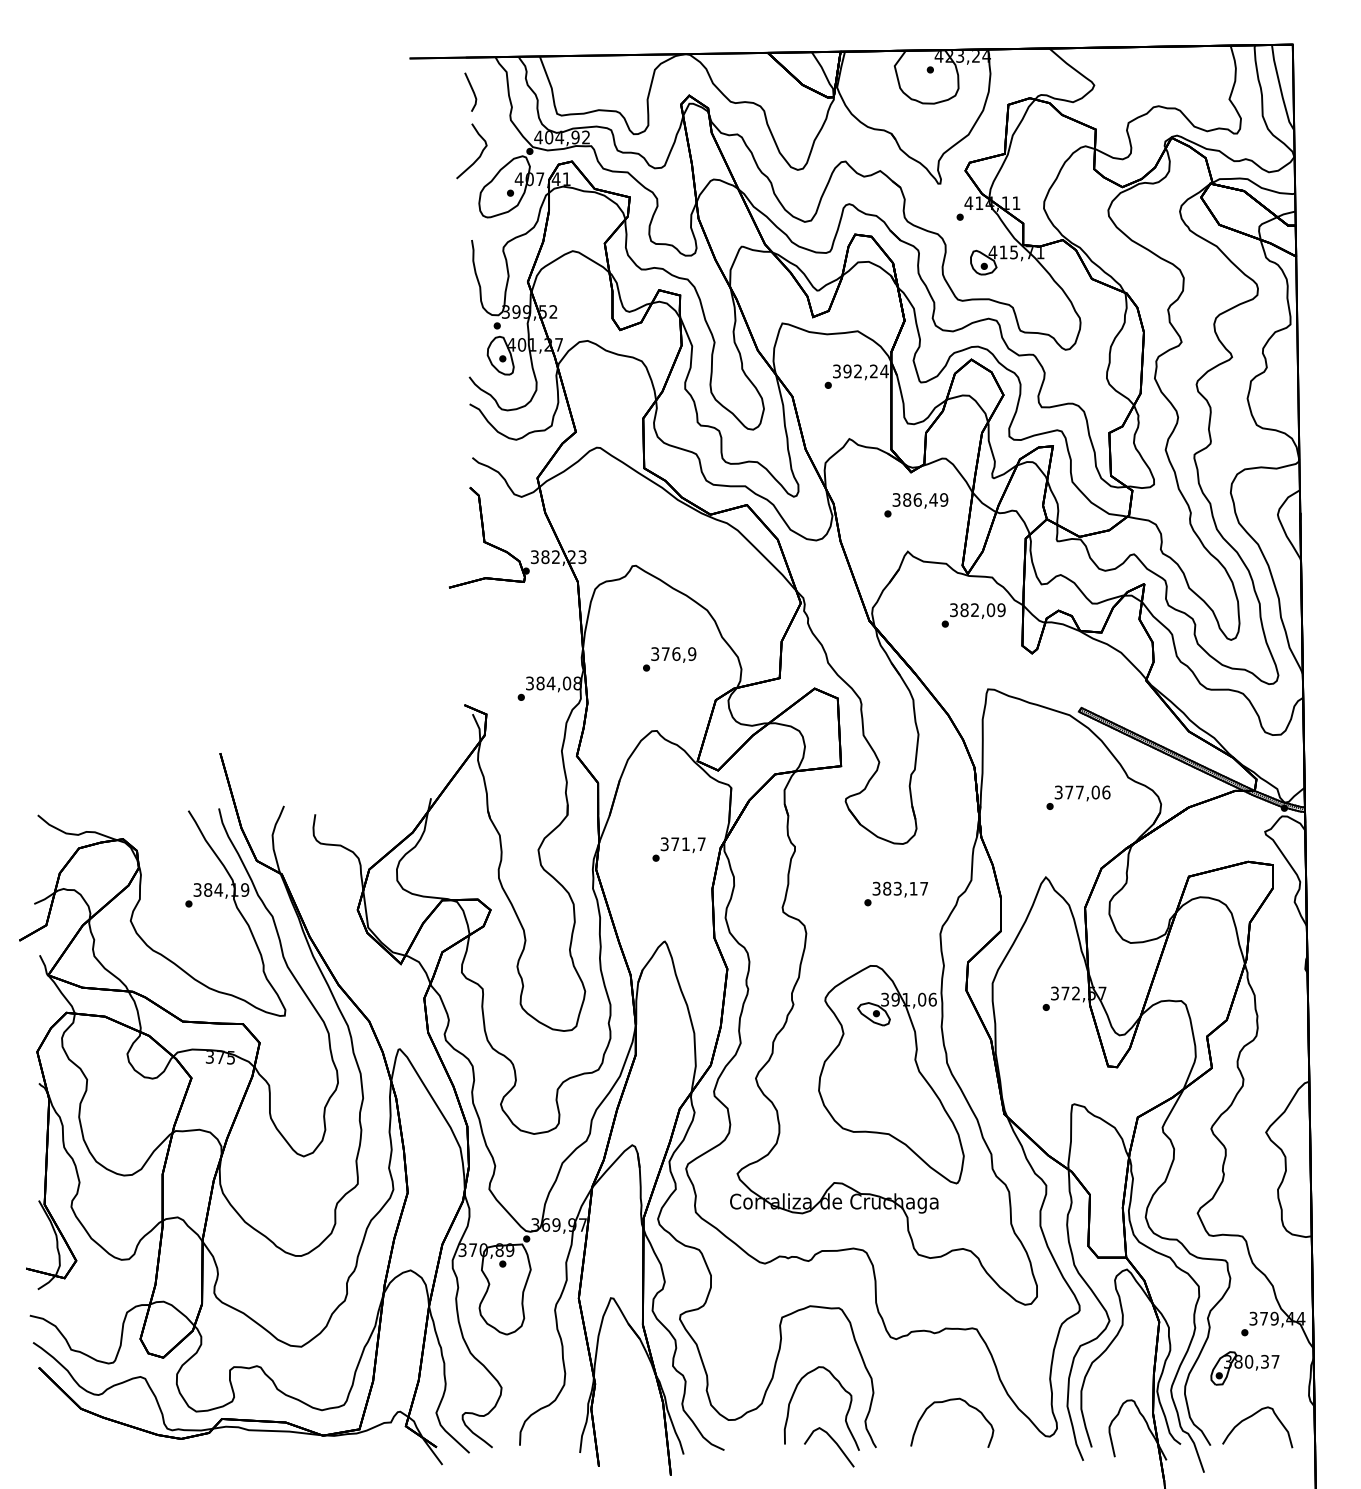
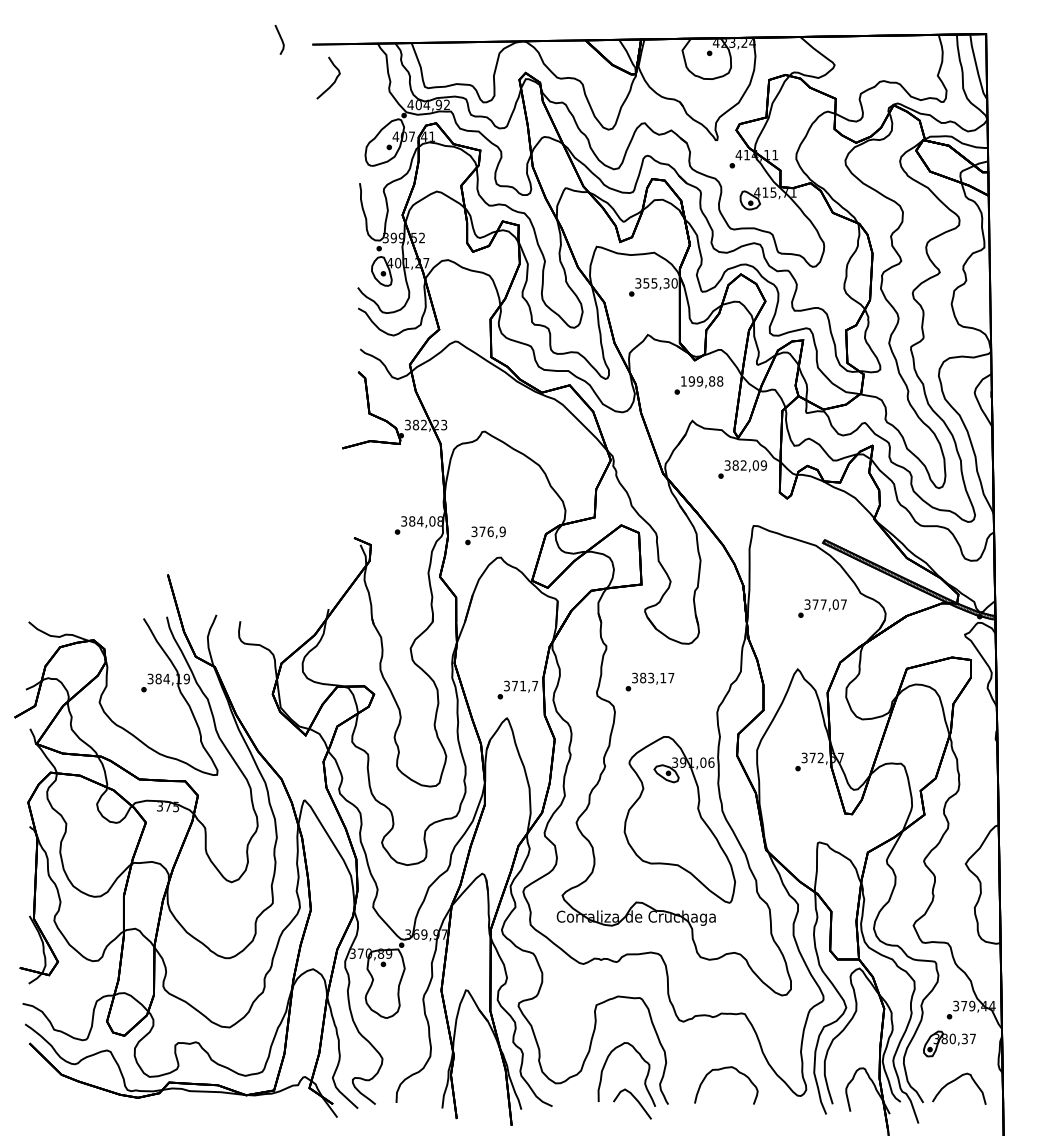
line: (472, 91) -> (280, 39), moved
curve: (477, 157) -> (332, 82), moved
text: (865, 371) -> (660, 283), 392,24 -> 355,30
text: (920, 499) -> (702, 381), 386,49 -> 199,88
text: (669, 659) -> (485, 535), moved
text: (1106, 792) -> (843, 604), 377,06 -> 377,07
text: (678, 849) -> (517, 690), moved
text: (896, 893) -> (650, 681), moved

